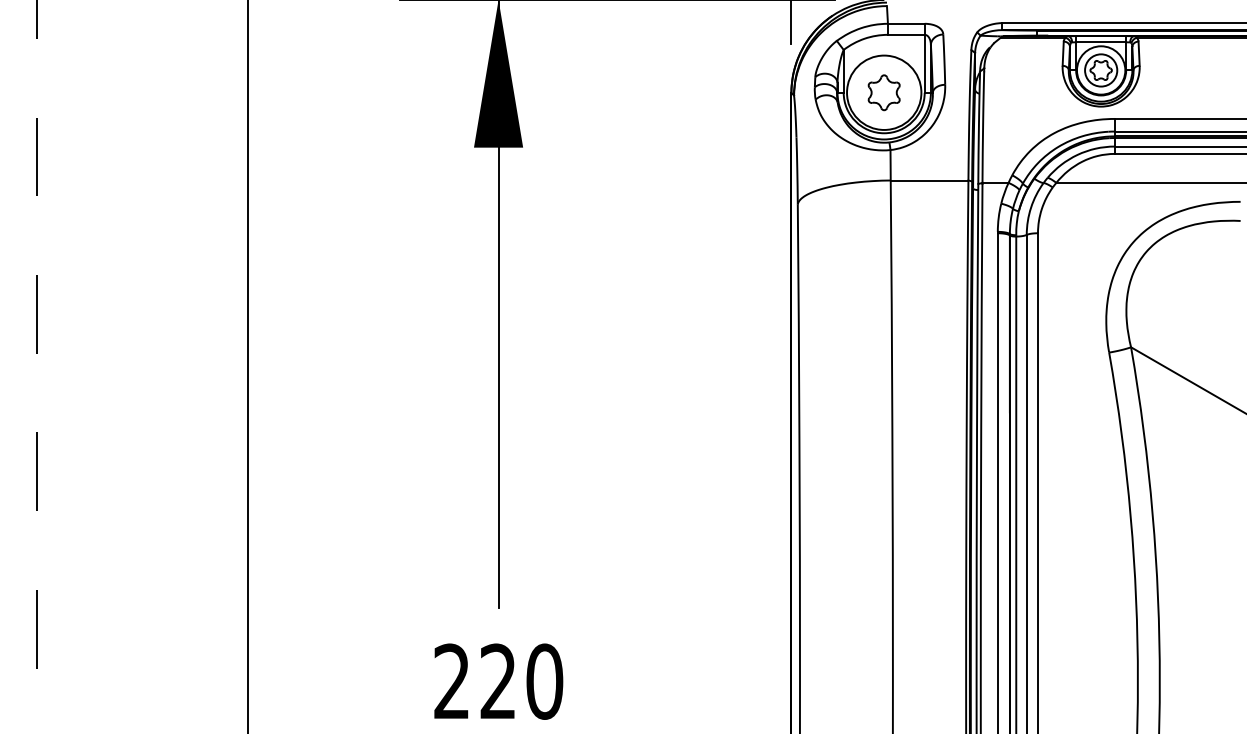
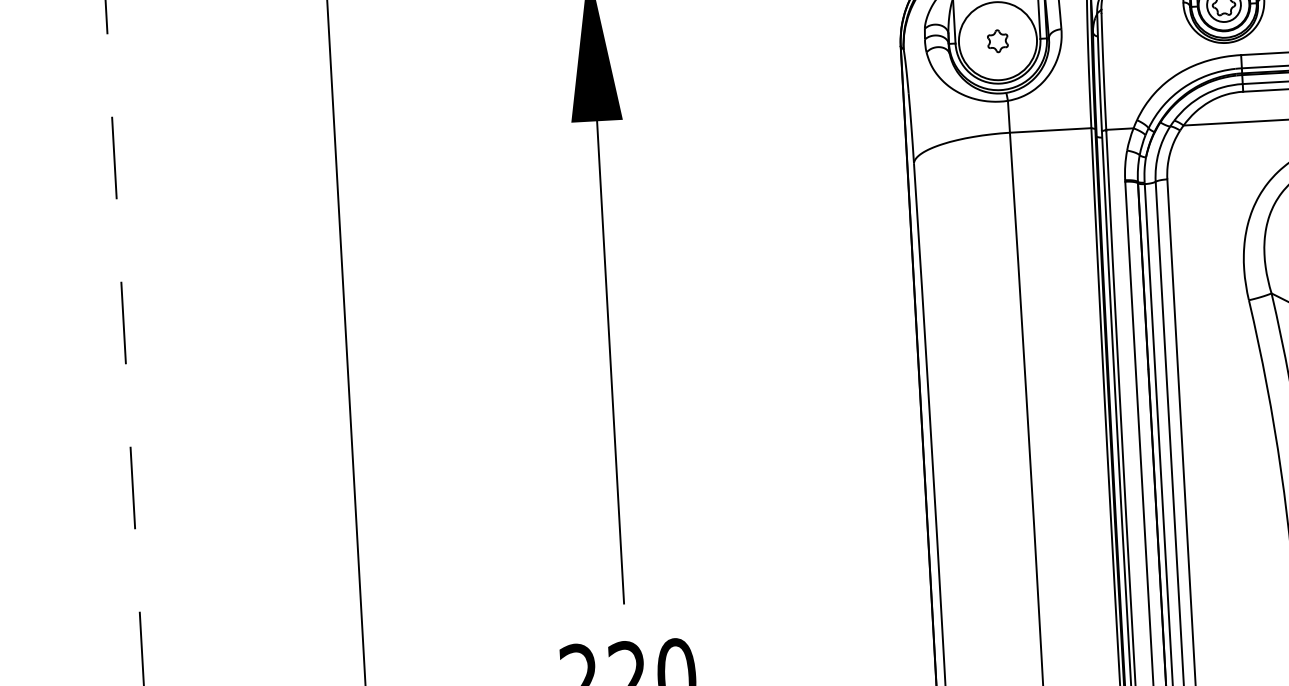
part: (883, 92) -> (997, 40), size x0.6

